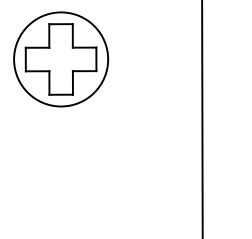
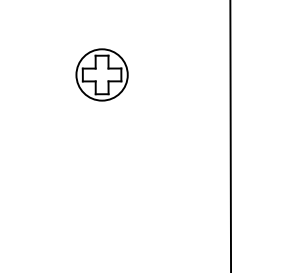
part: (60, 58) -> (101, 74), size x0.6

